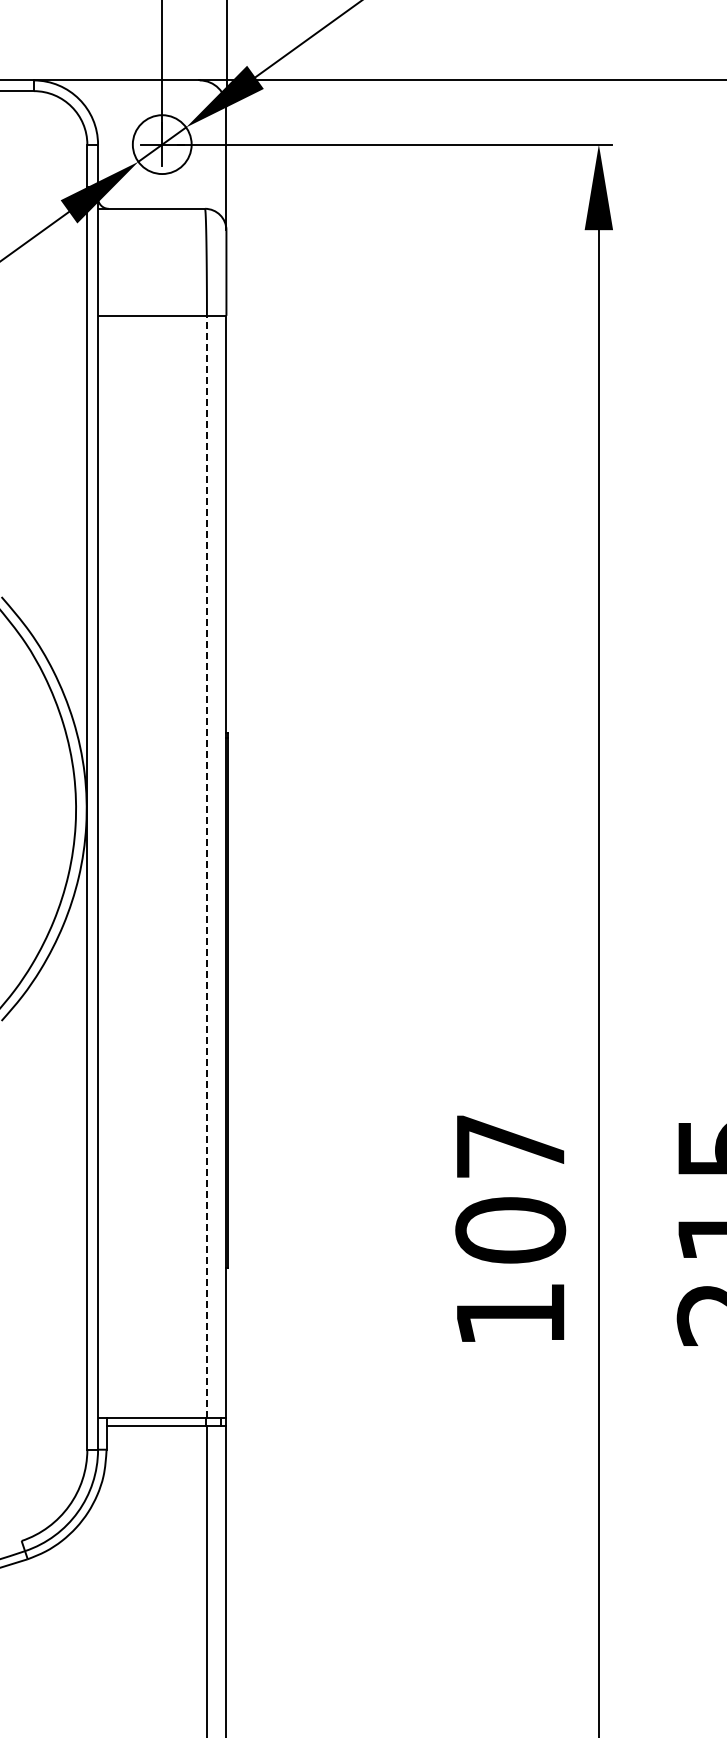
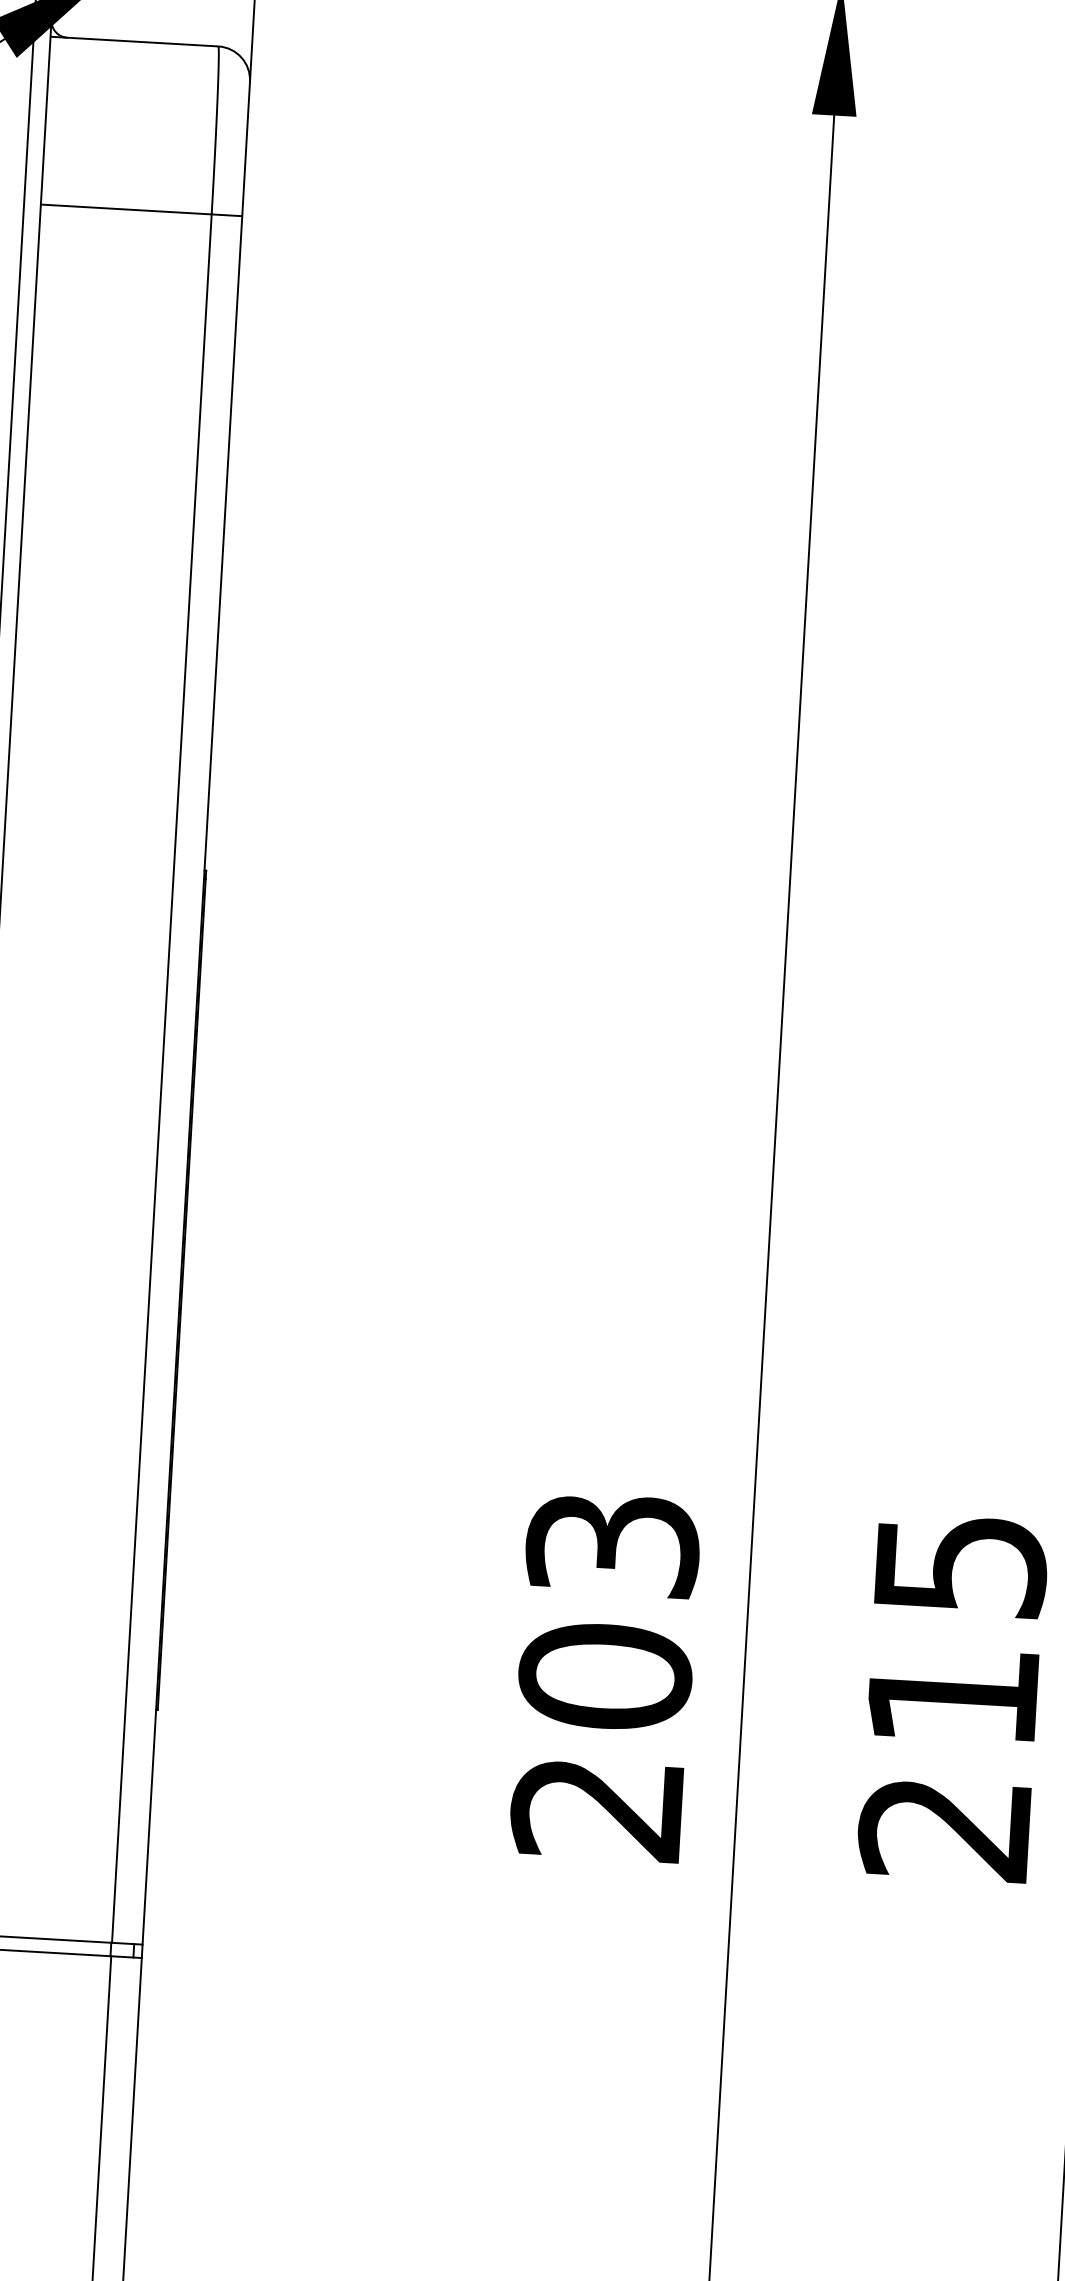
line: (206, 866) -> (161, 1078), dashed -> solid
text: (510, 1230) -> (605, 1676), 107 -> 203

